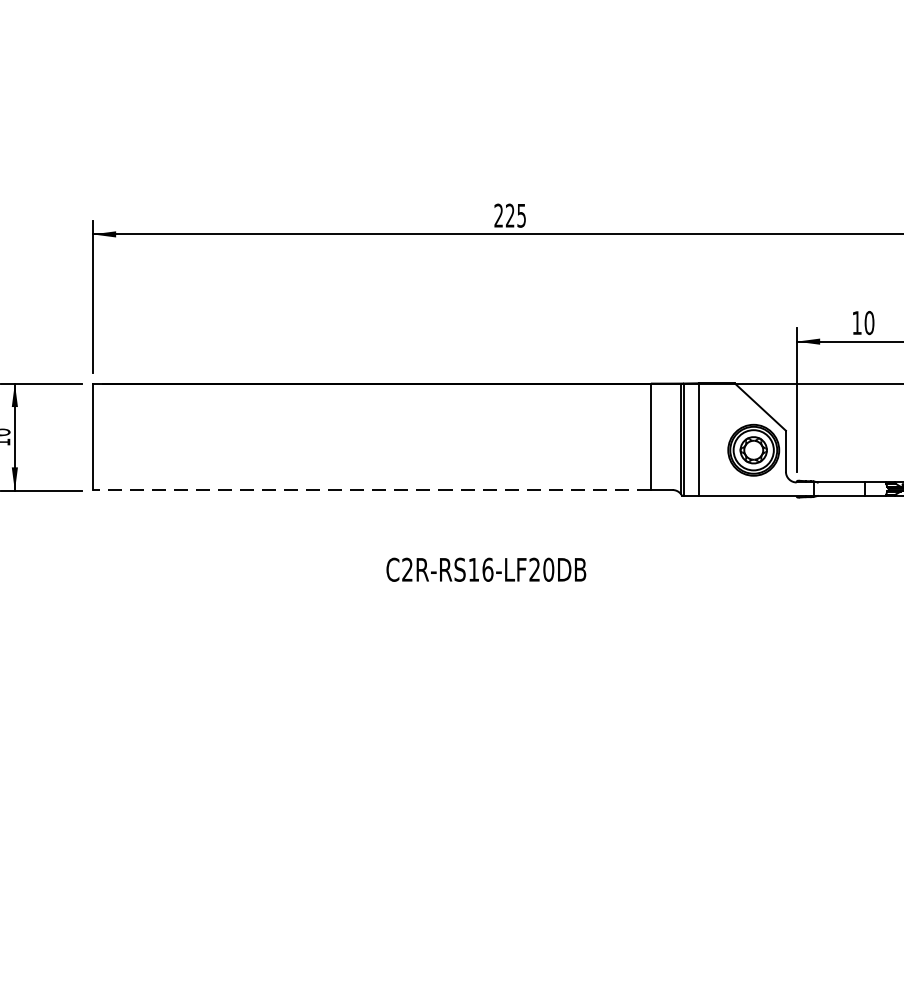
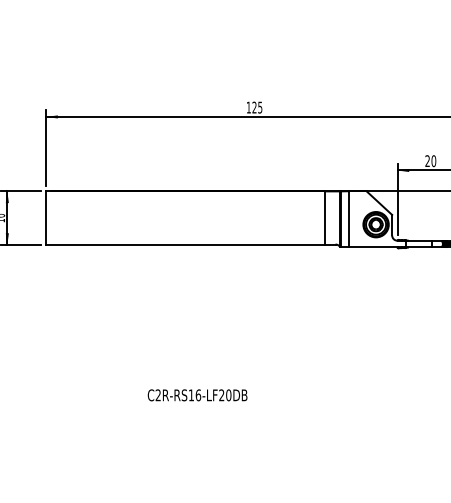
text: (498, 215) -> (248, 107), 225 -> 125
text: (856, 321) -> (427, 160), 10 -> 20
line: (369, 489) -> (184, 244), dashed -> solid
text: (486, 570) -> (197, 395), moved

